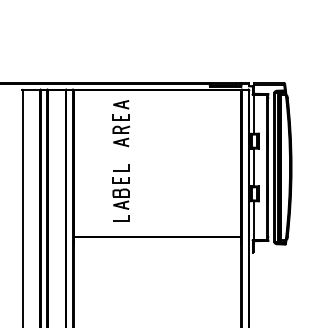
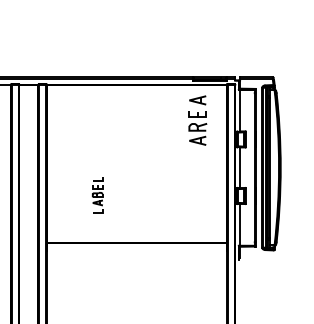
part: (121, 123) -> (198, 120), moved
part: (120, 192) -> (97, 194), size x0.6

